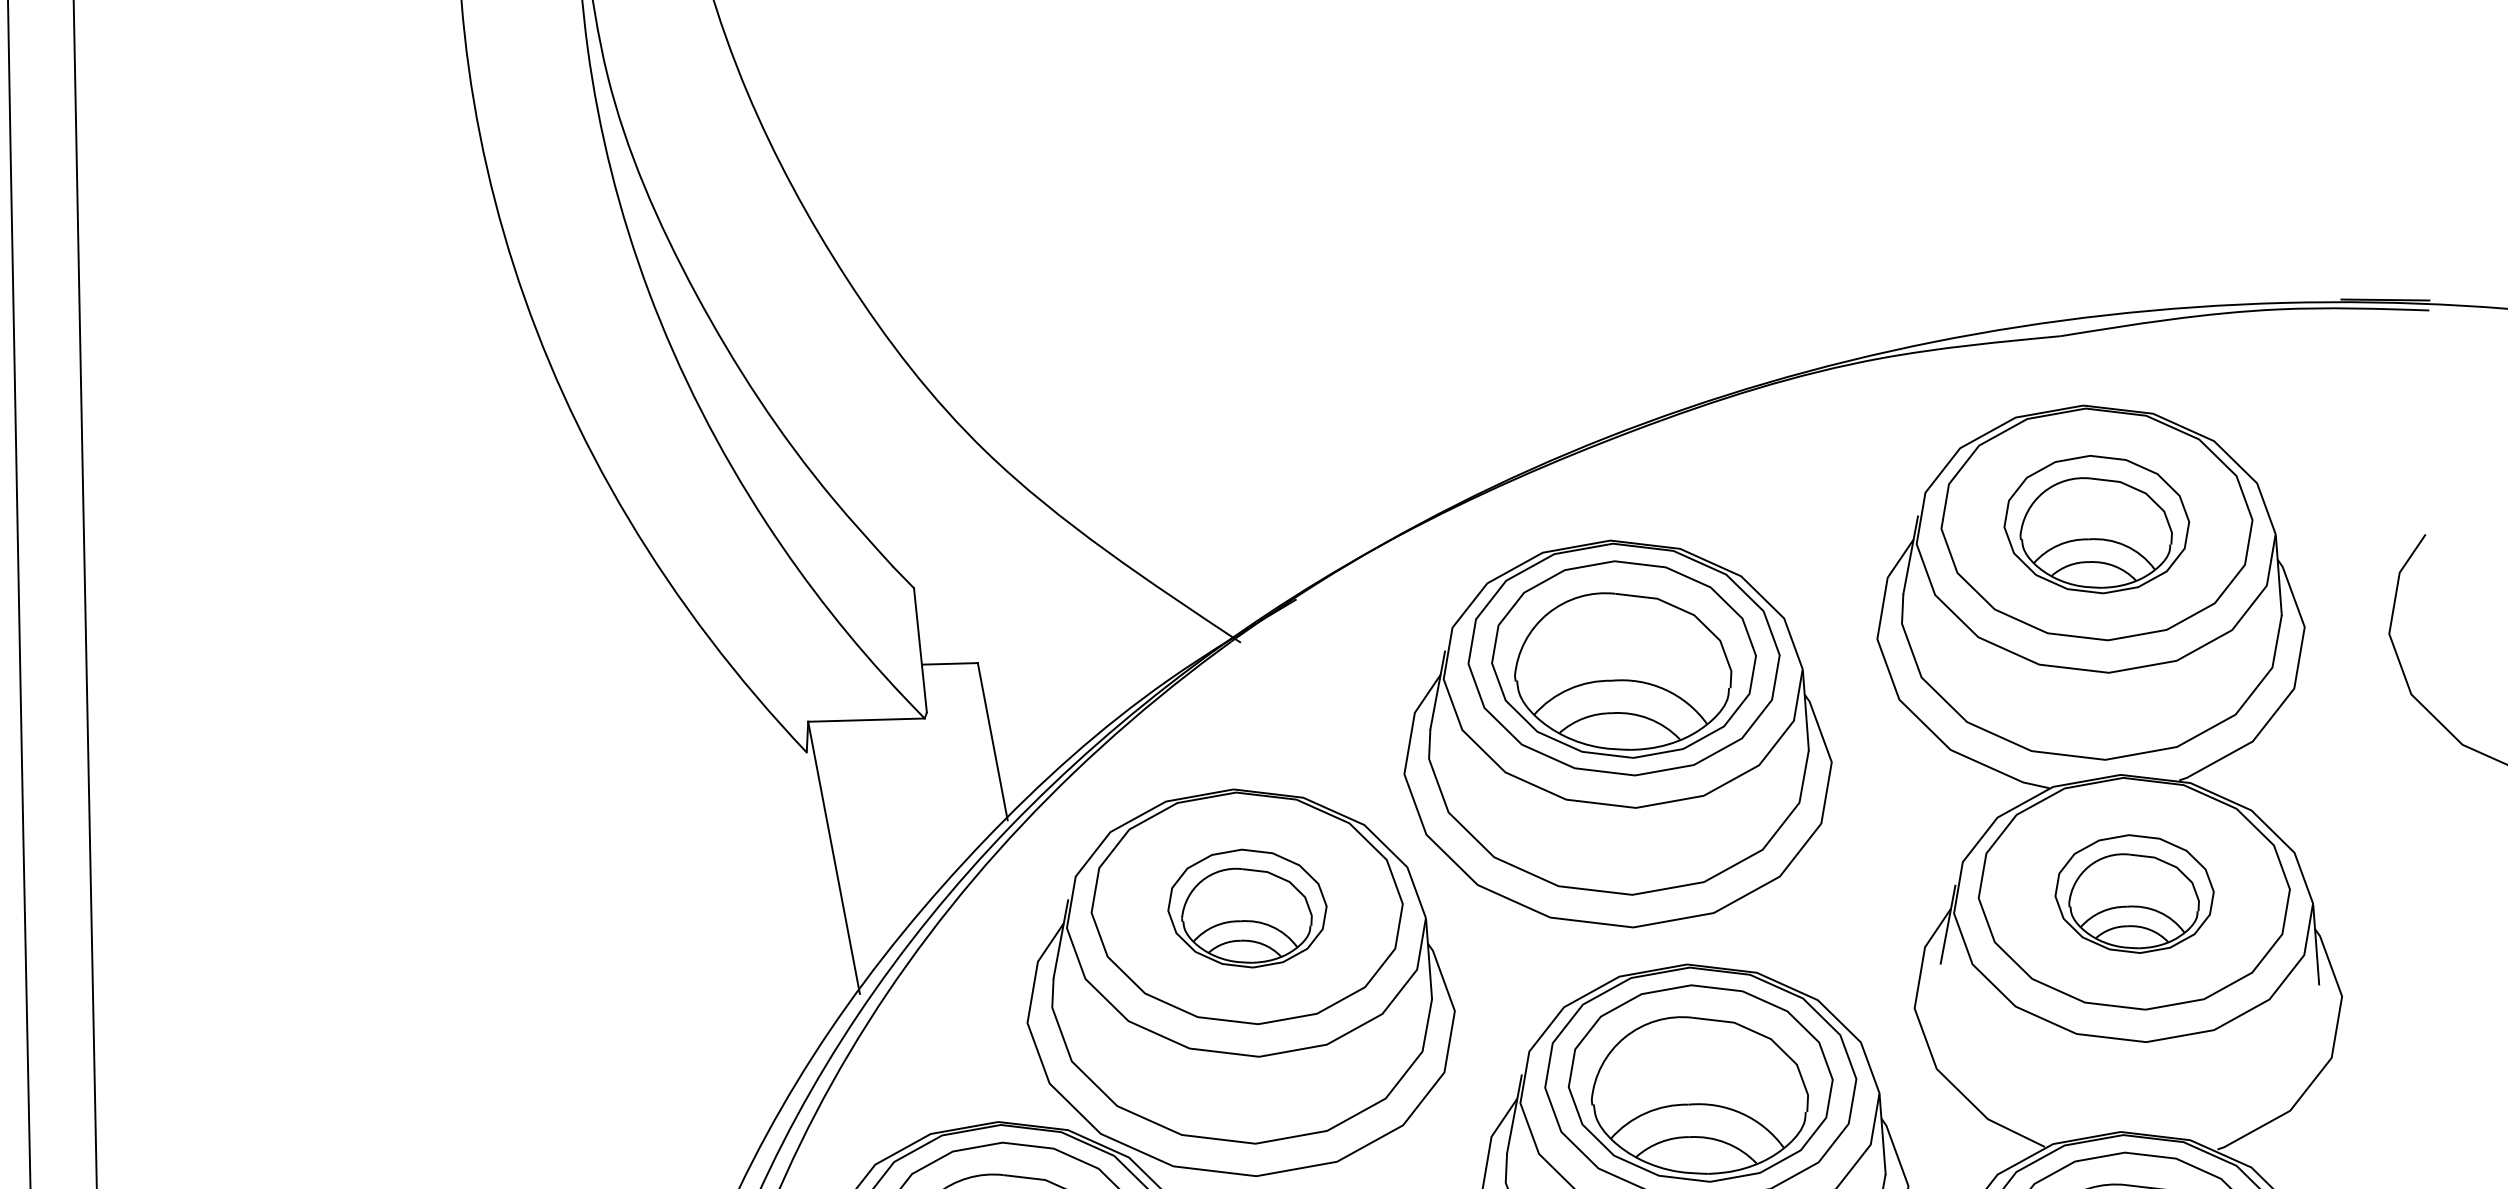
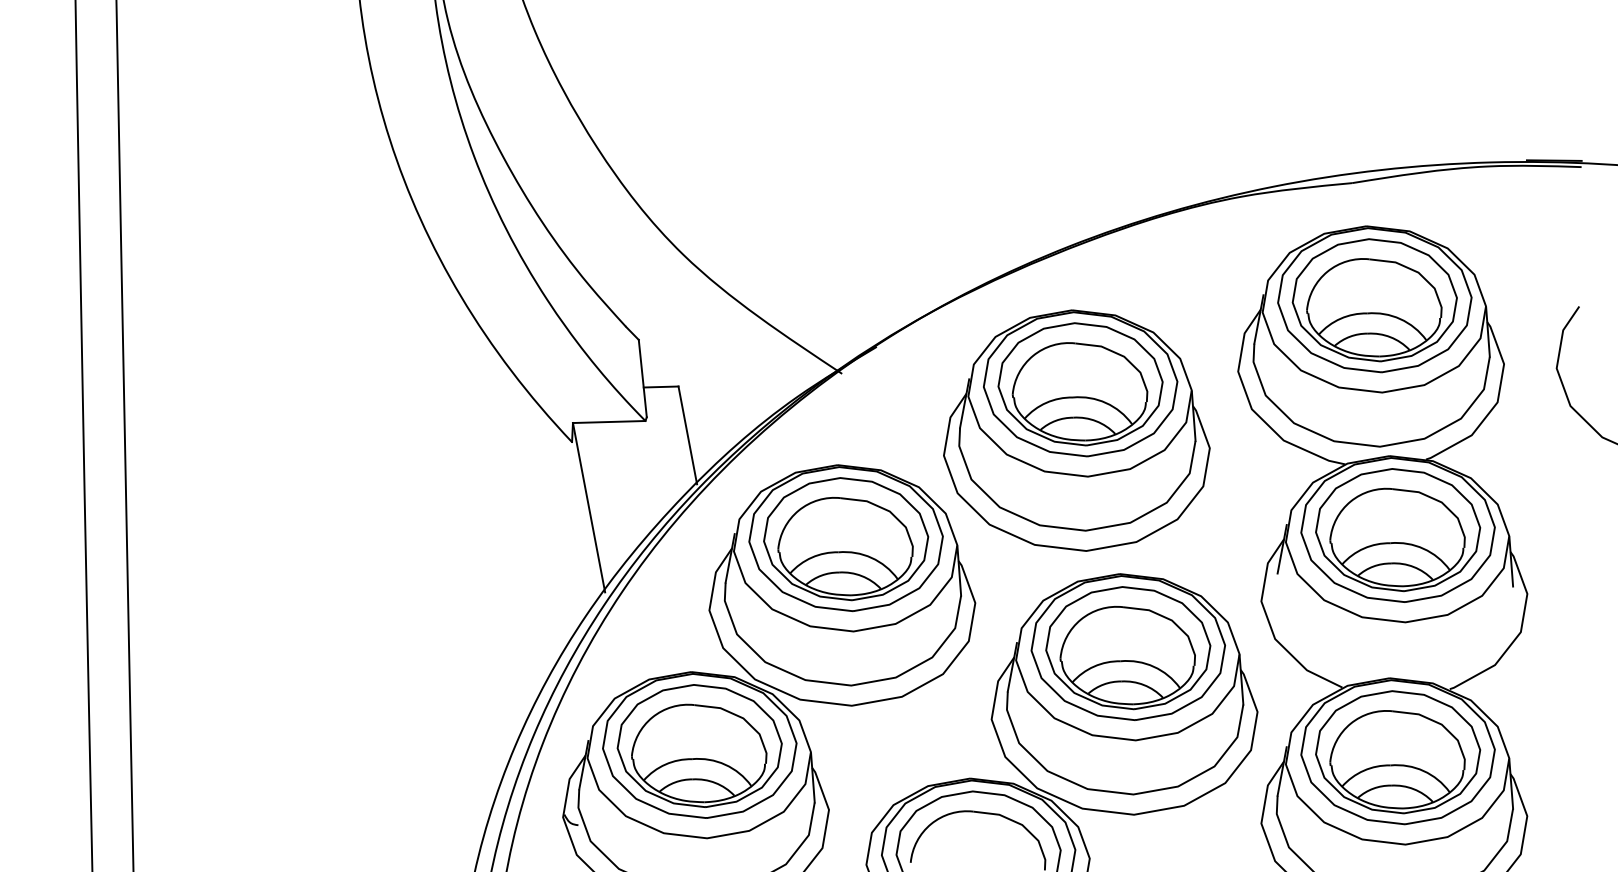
part: (2096, 524) -> (1374, 300), size x1.43
part: (2135, 894) -> (1398, 530), size x1.67
part: (1247, 908) -> (846, 539), size x1.67

